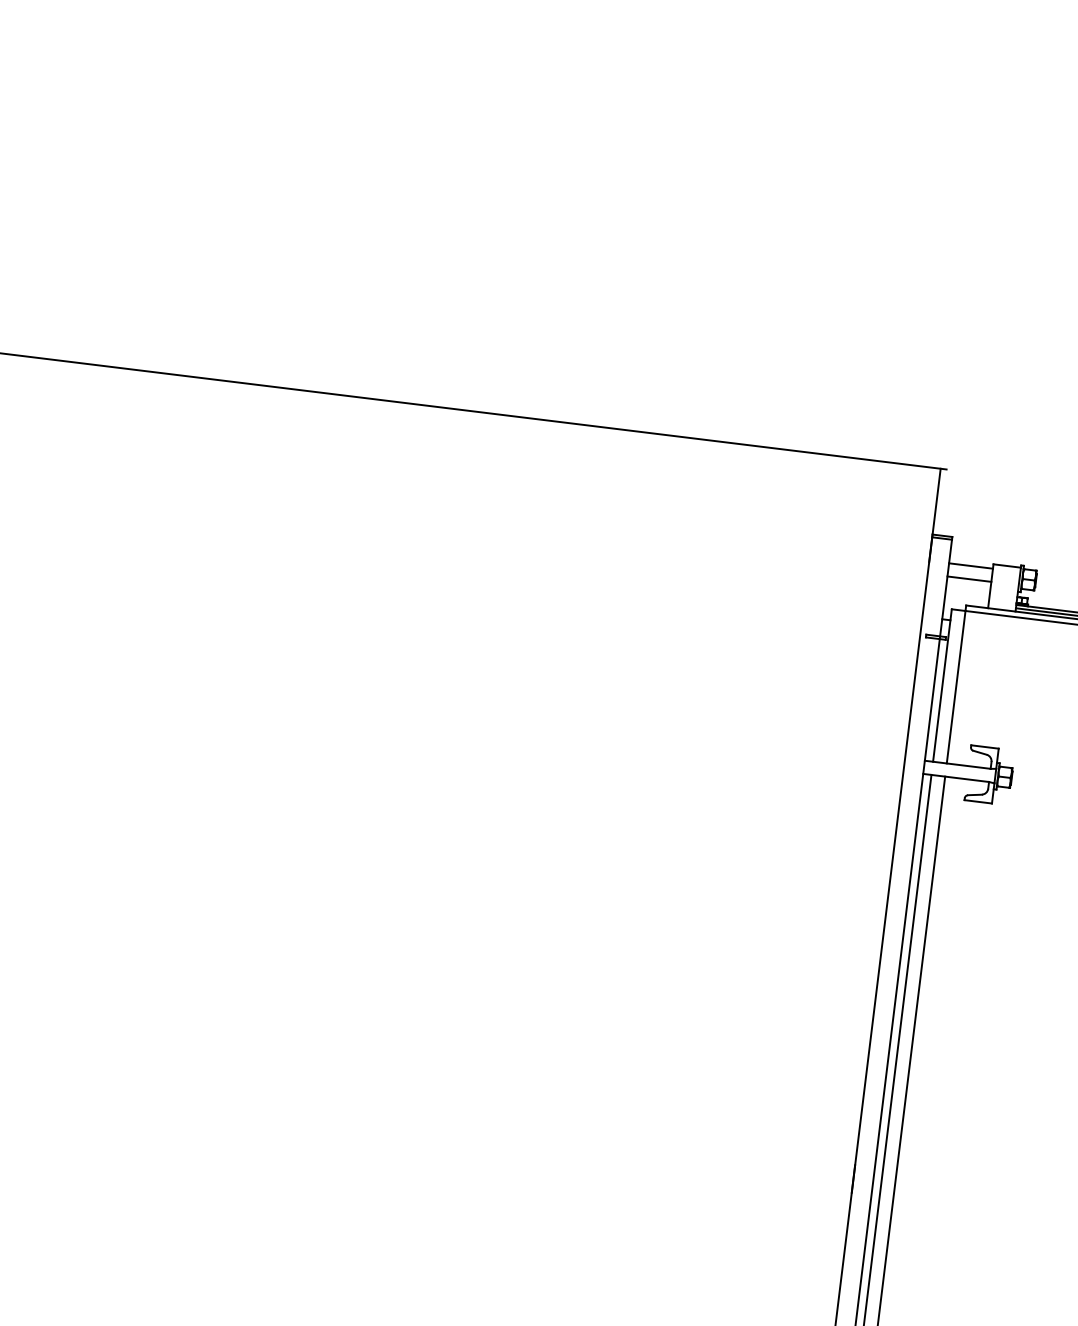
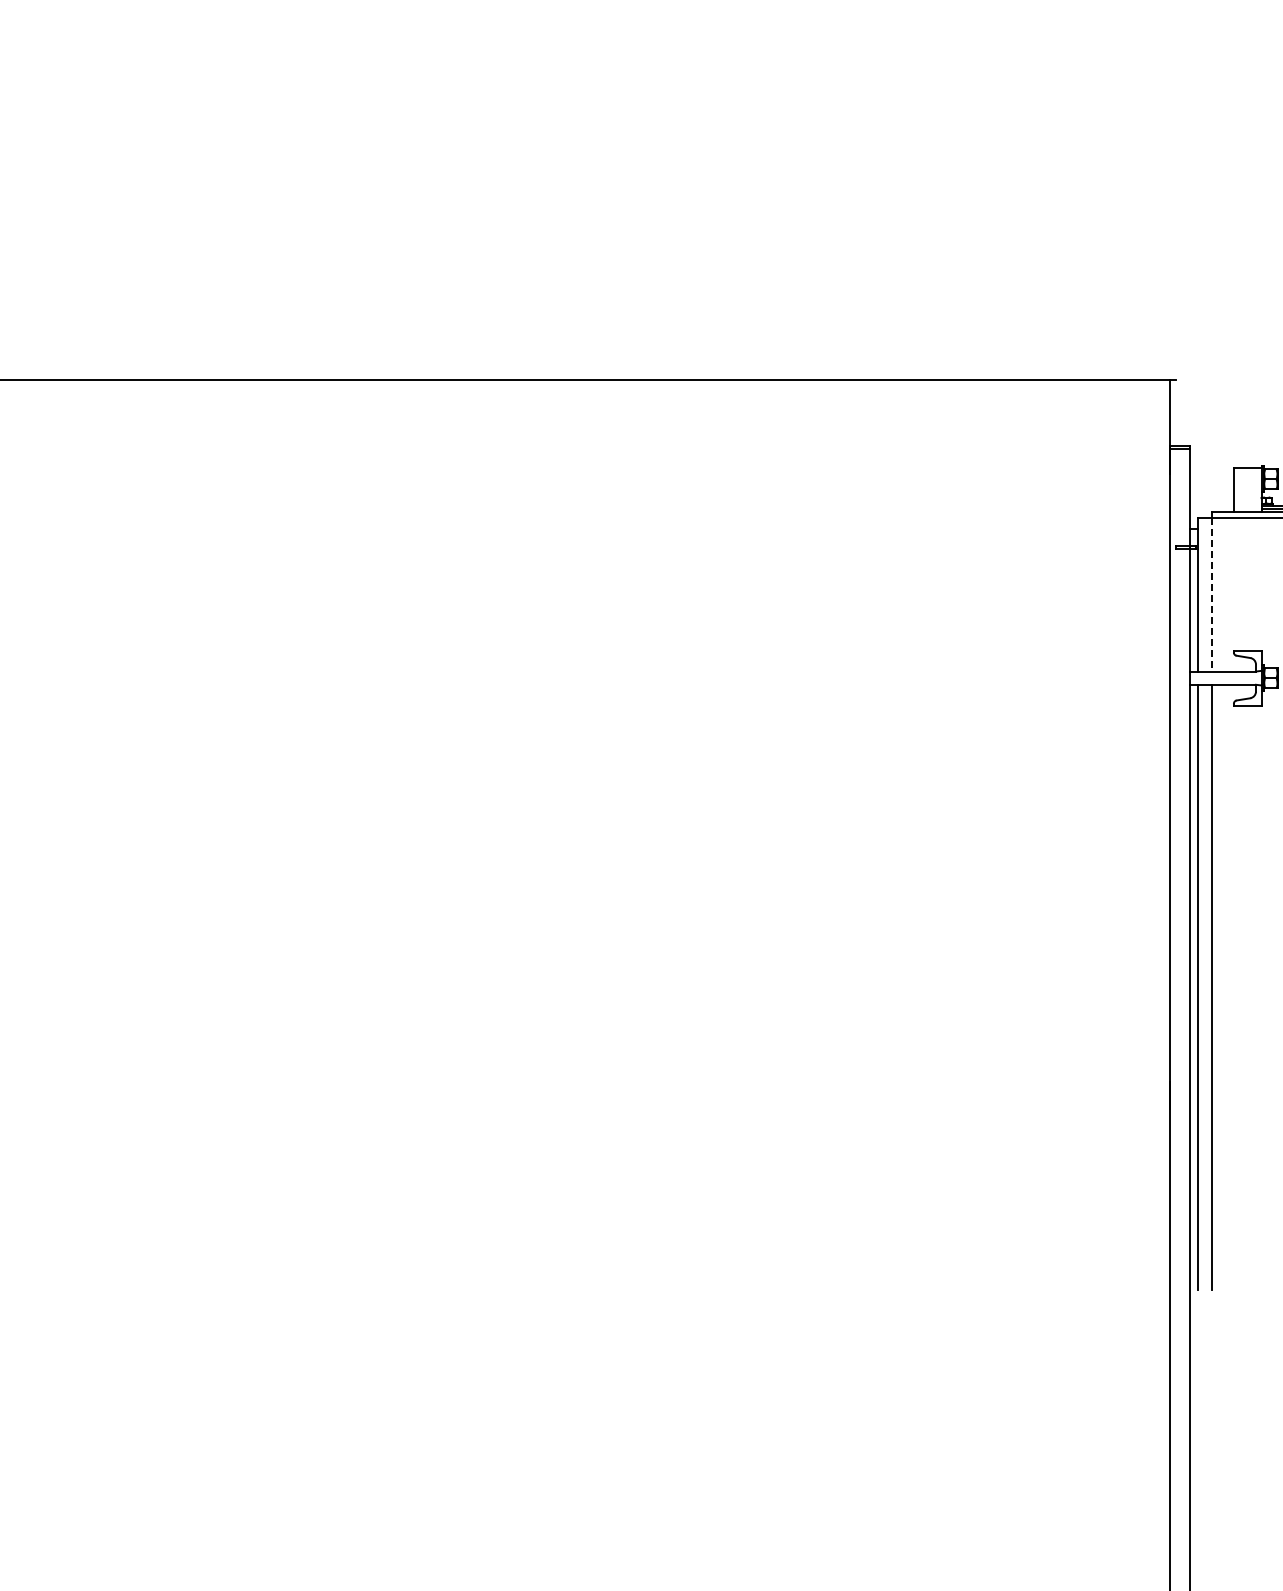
line: (970, 565) -> (1211, 472), removed
line: (969, 578) -> (1211, 485), removed
line: (955, 686) -> (1211, 594), solid -> dashed

